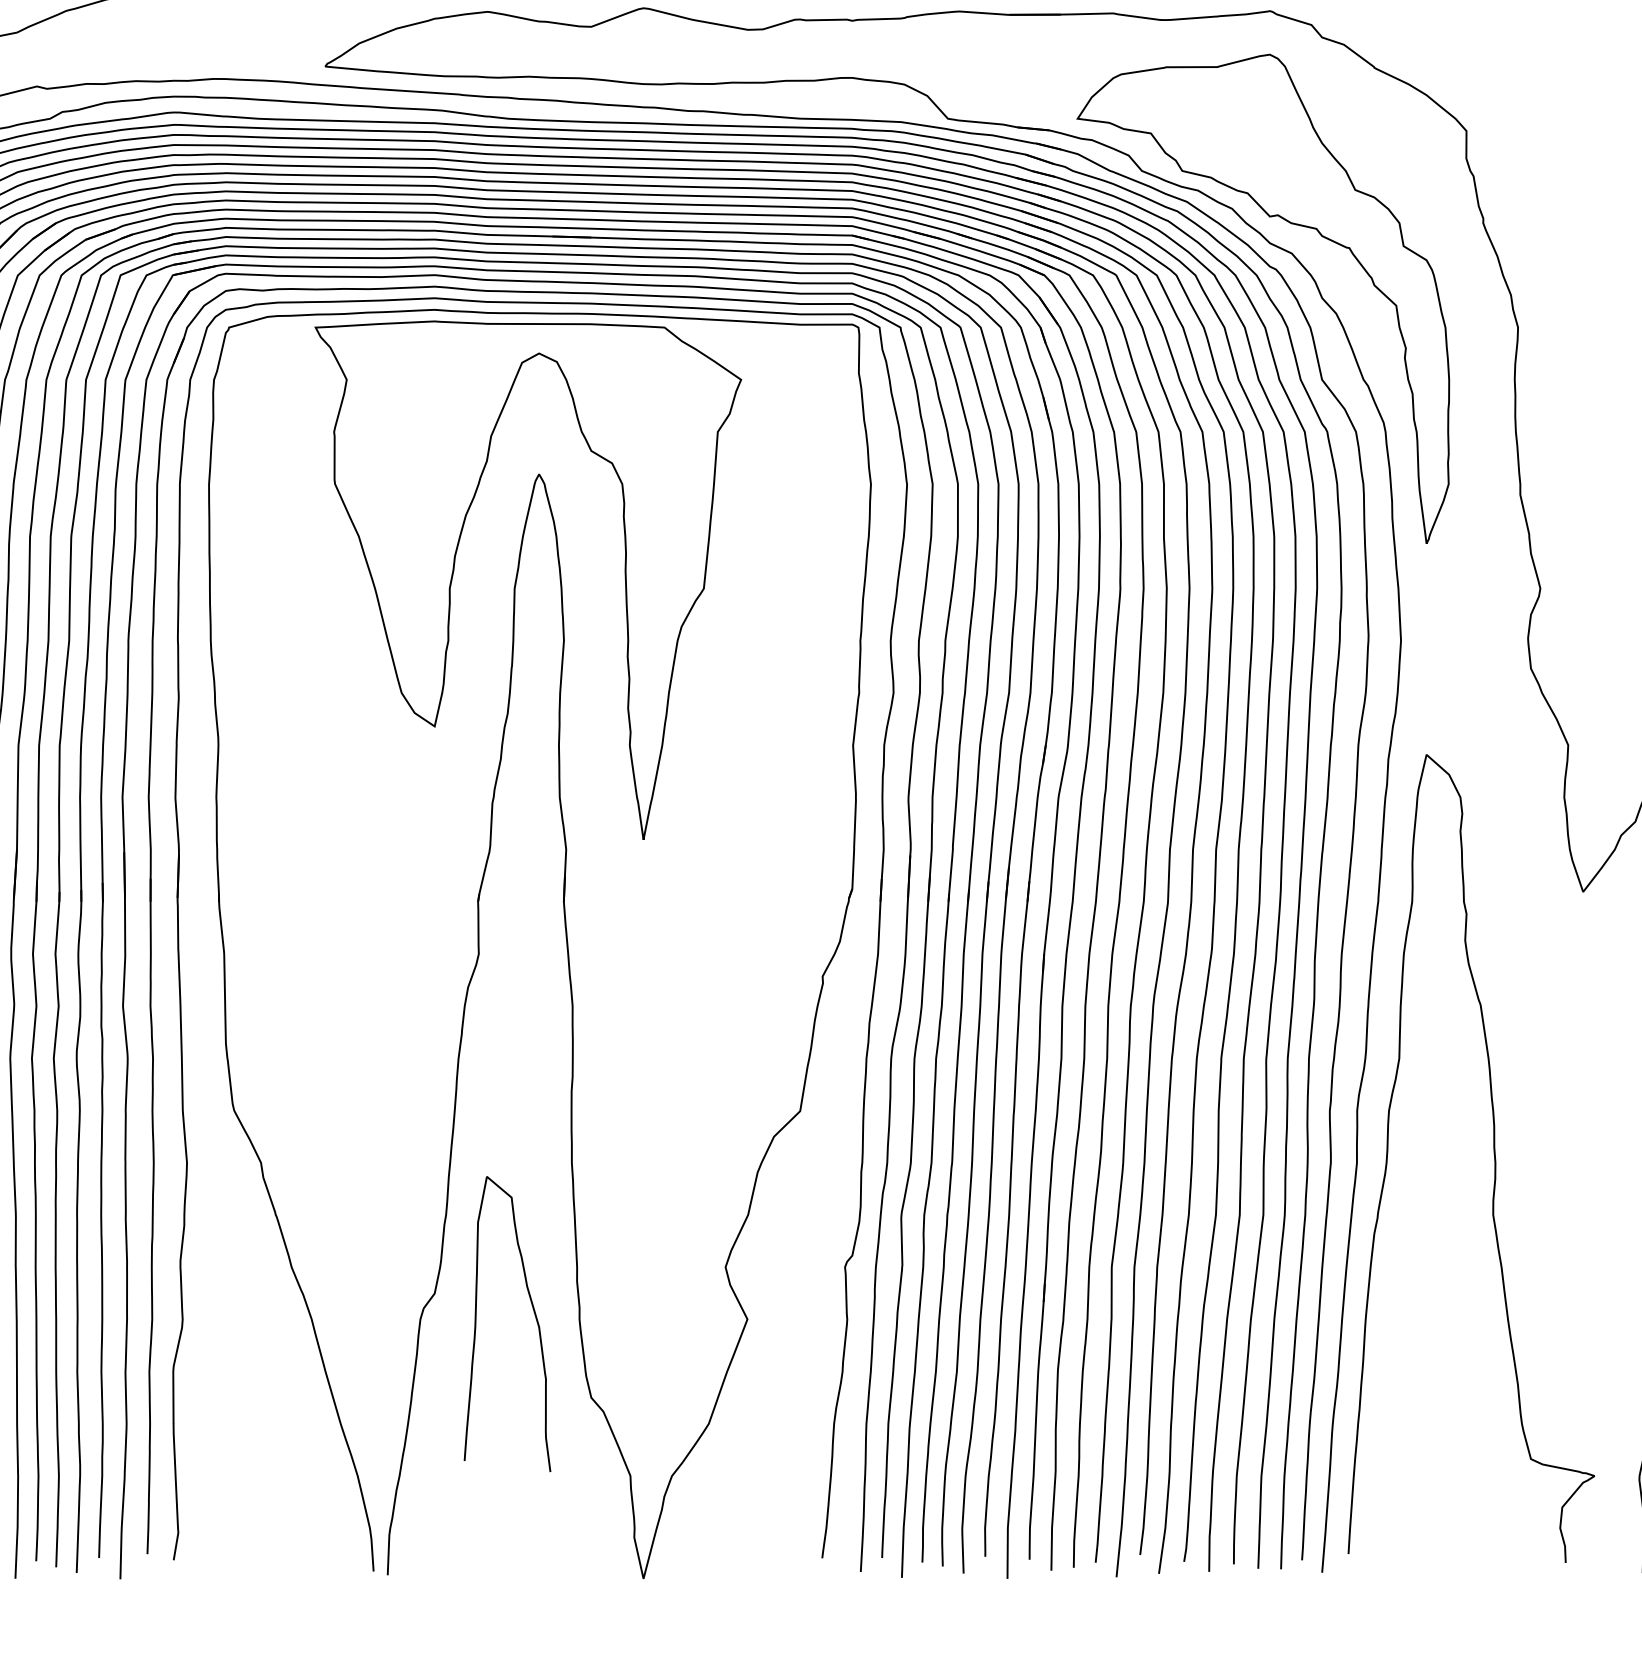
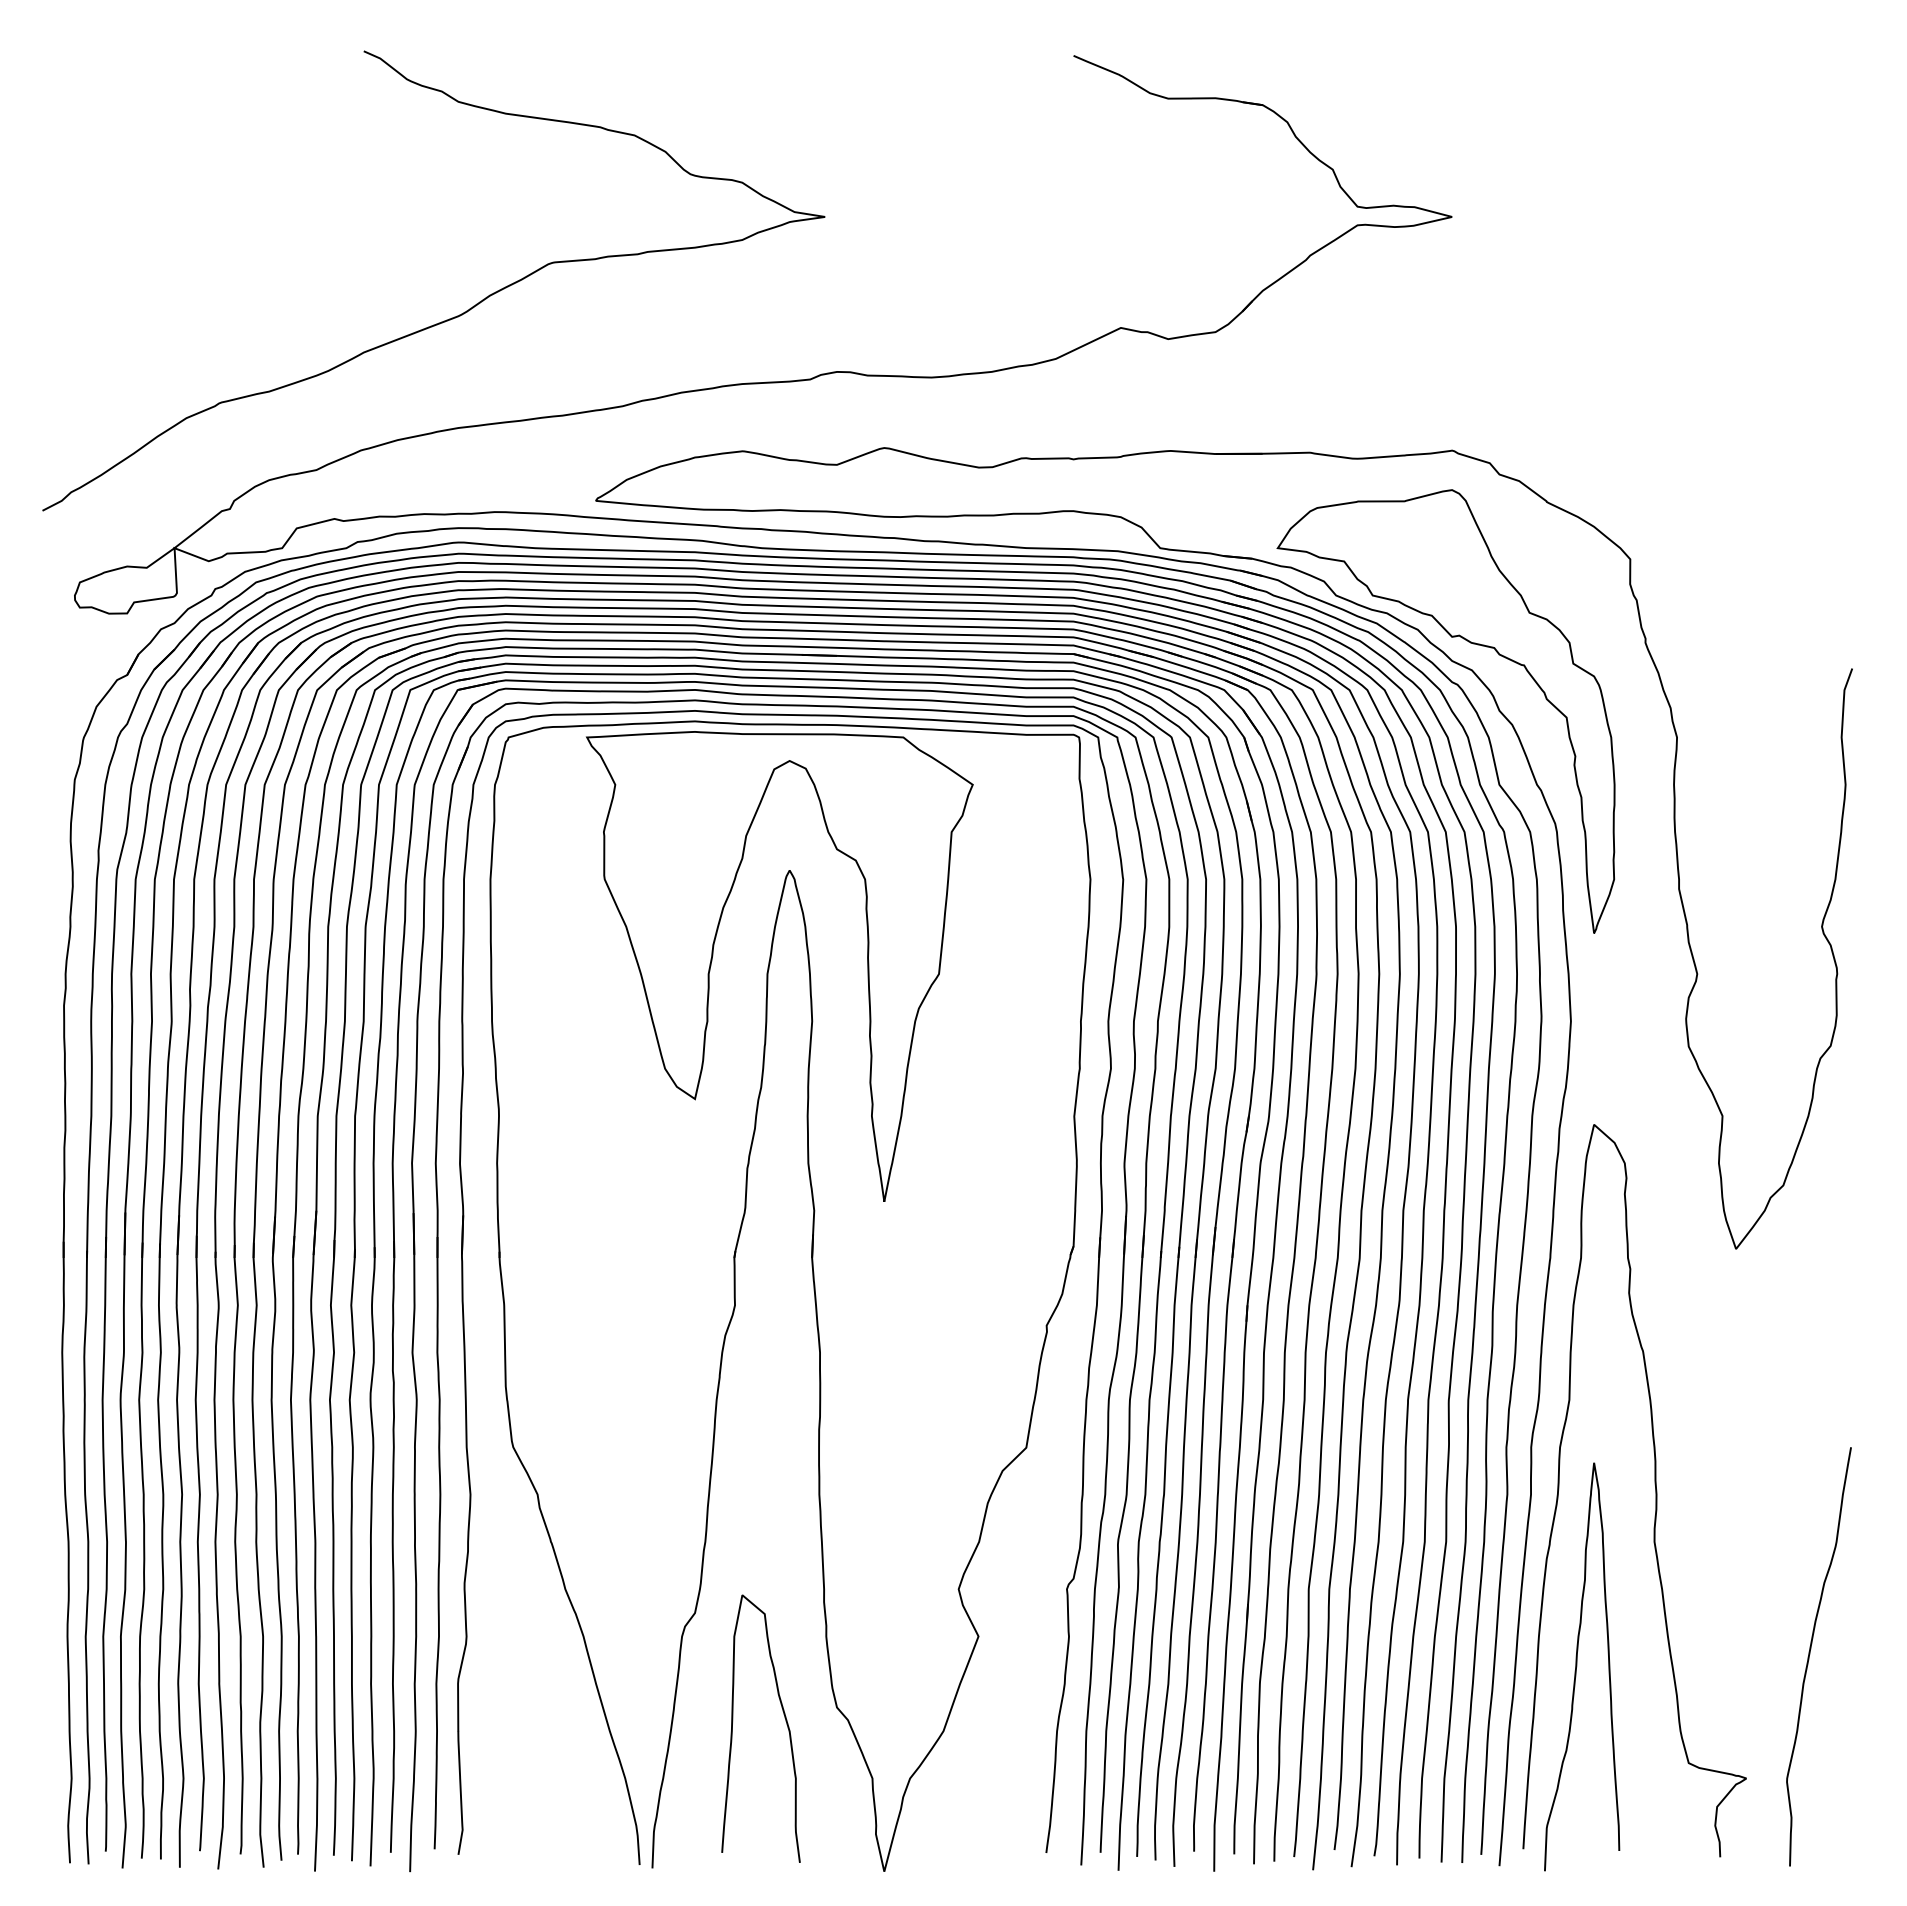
curve: (534, 1316) -> (785, 1721), moved
curve: (1408, 1352) -> (1577, 1666), added

